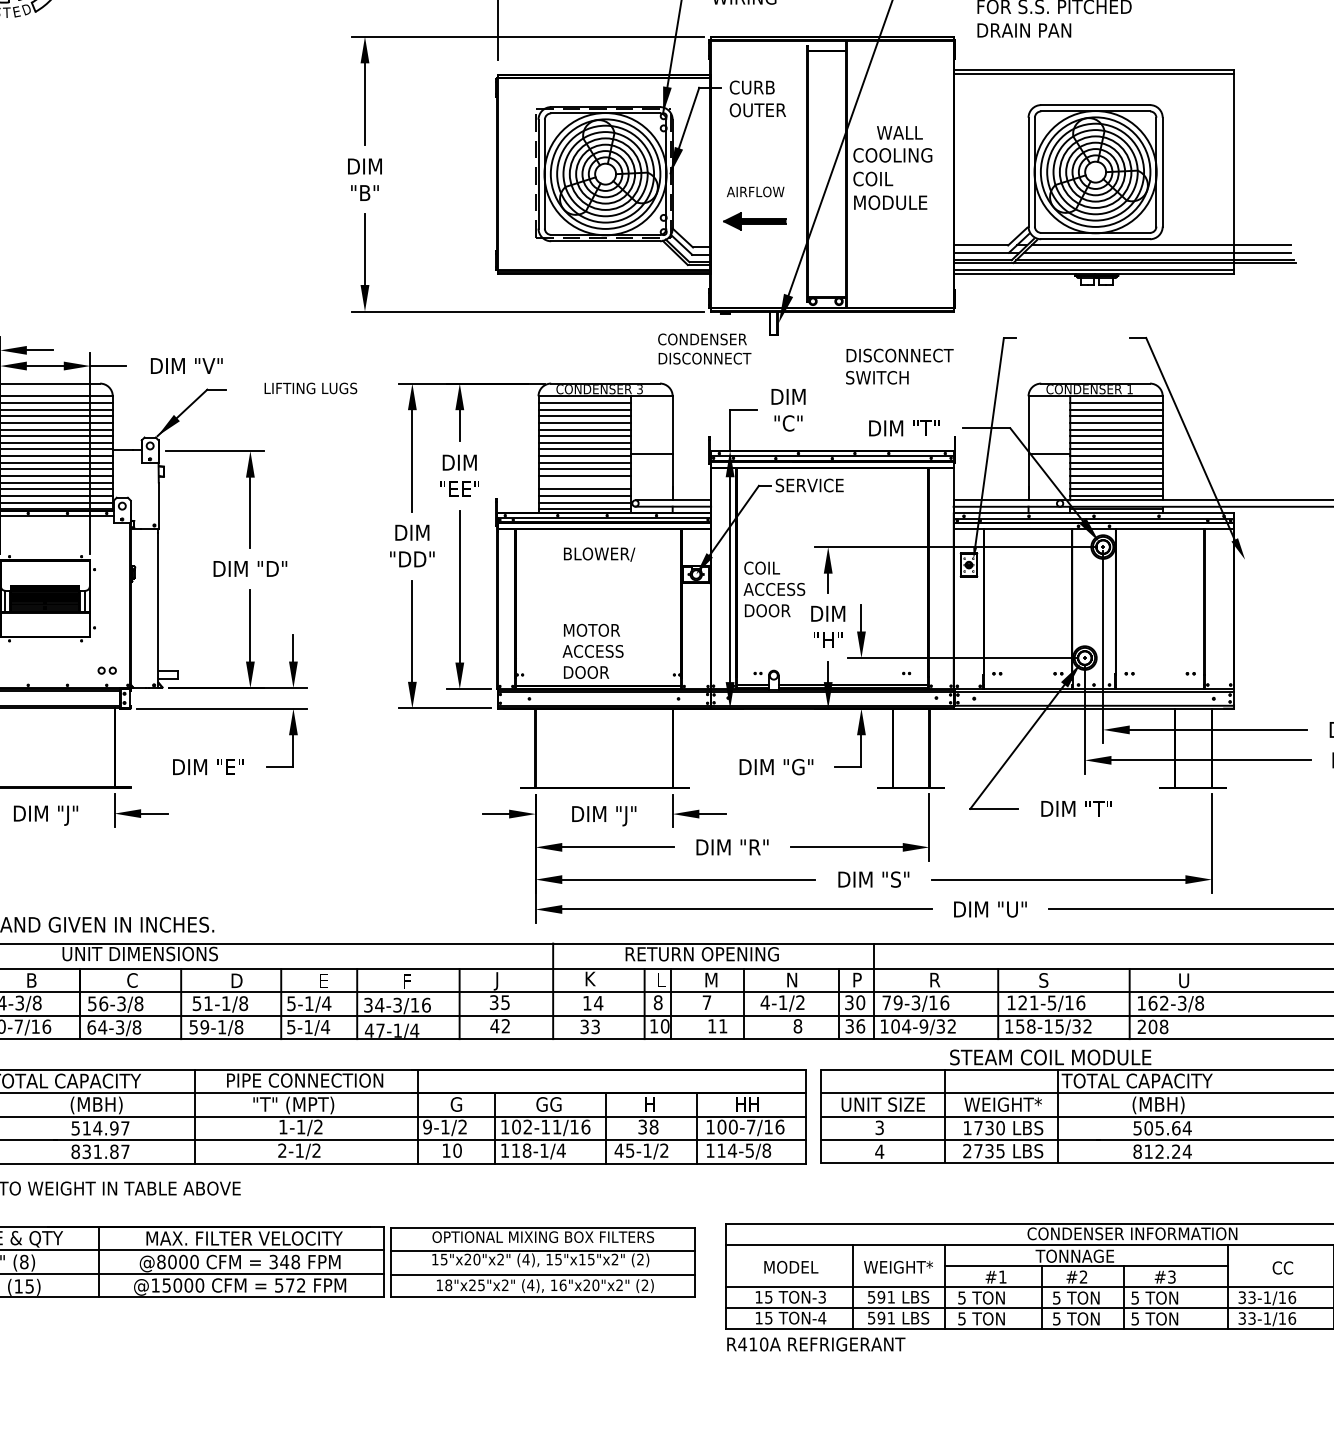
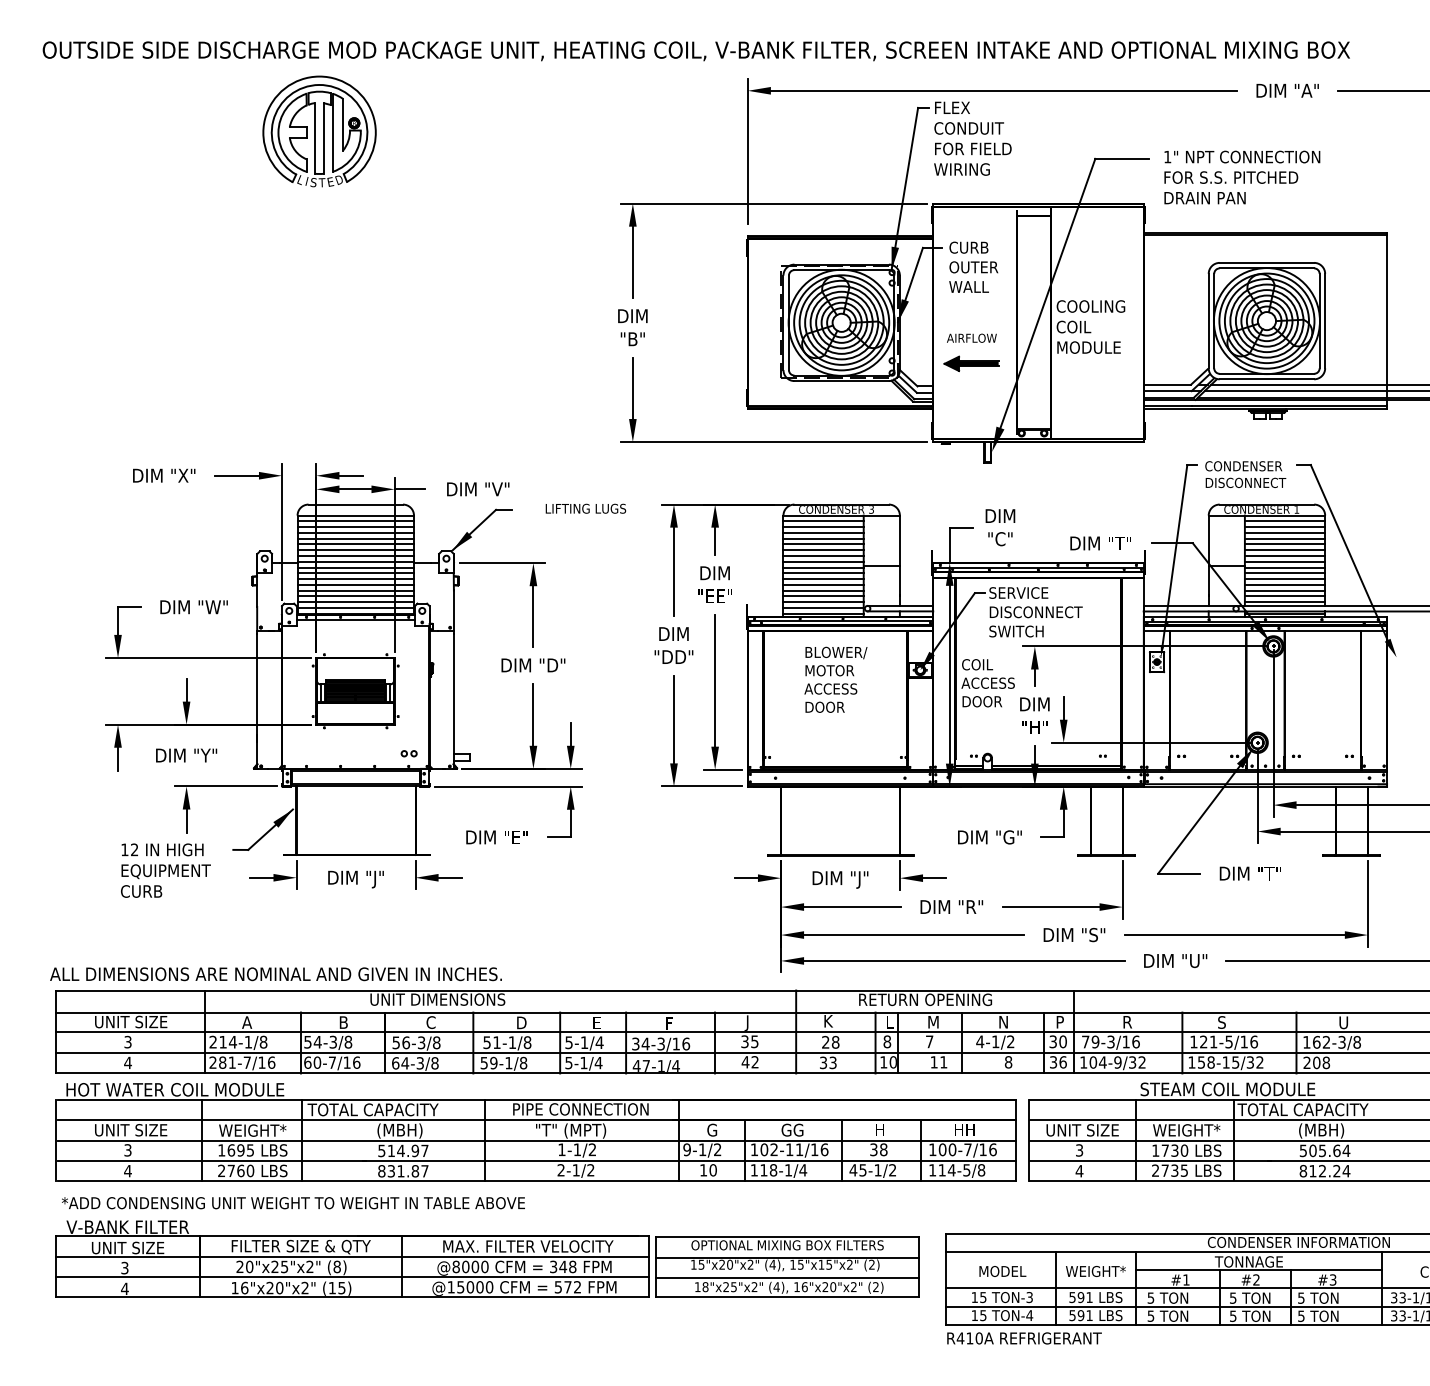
text: (899, 132) -> (968, 286), moved
text: (704, 348) -> (1245, 474), moved
text: (899, 366) -> (1035, 621), moved
line: (584, 482) -> (823, 590), added
text: (592, 650) -> (830, 688), moved
text: (592, 1002) -> (830, 1041), 14 -> 28

